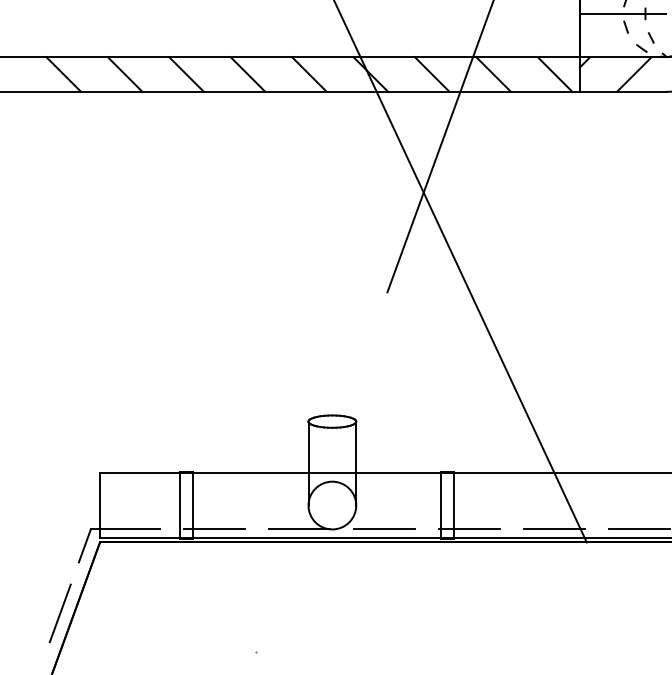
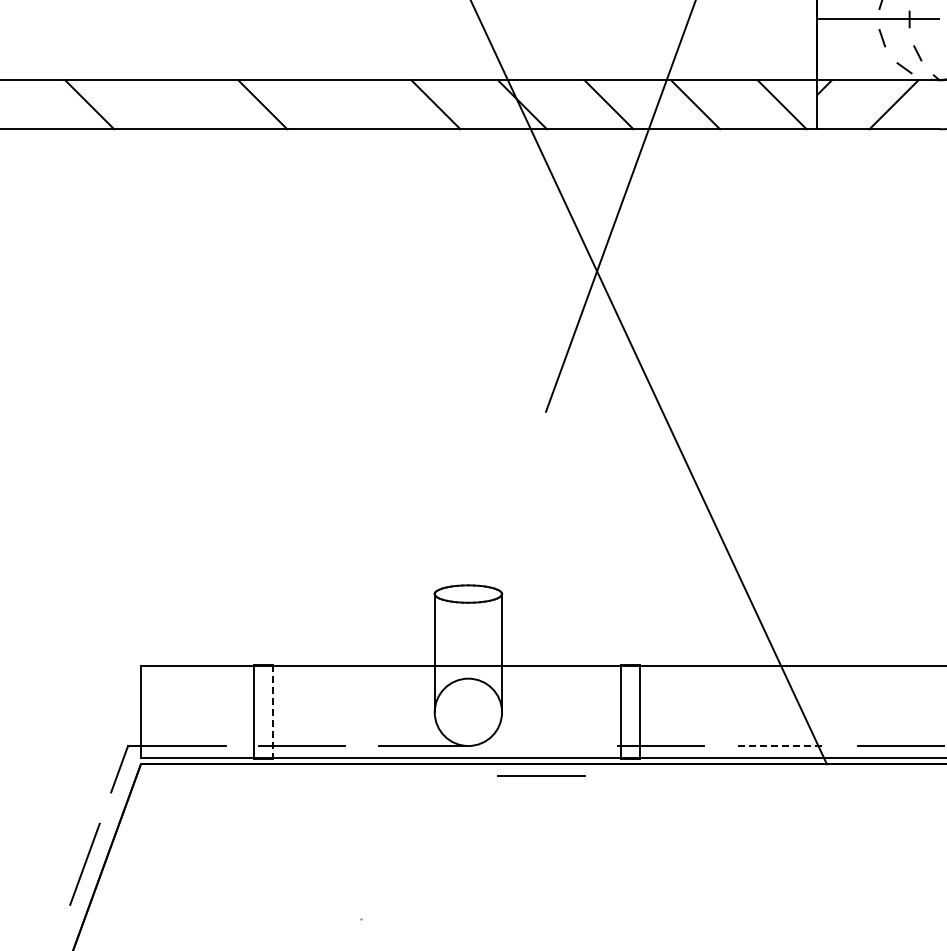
line: (124, 74) -> (175, 104), removed
line: (247, 74) -> (348, 104), removed
line: (193, 505) -> (272, 712), solid -> dashed
line: (384, 529) -> (541, 775), moved
line: (554, 529) -> (781, 745), solid -> dashed

